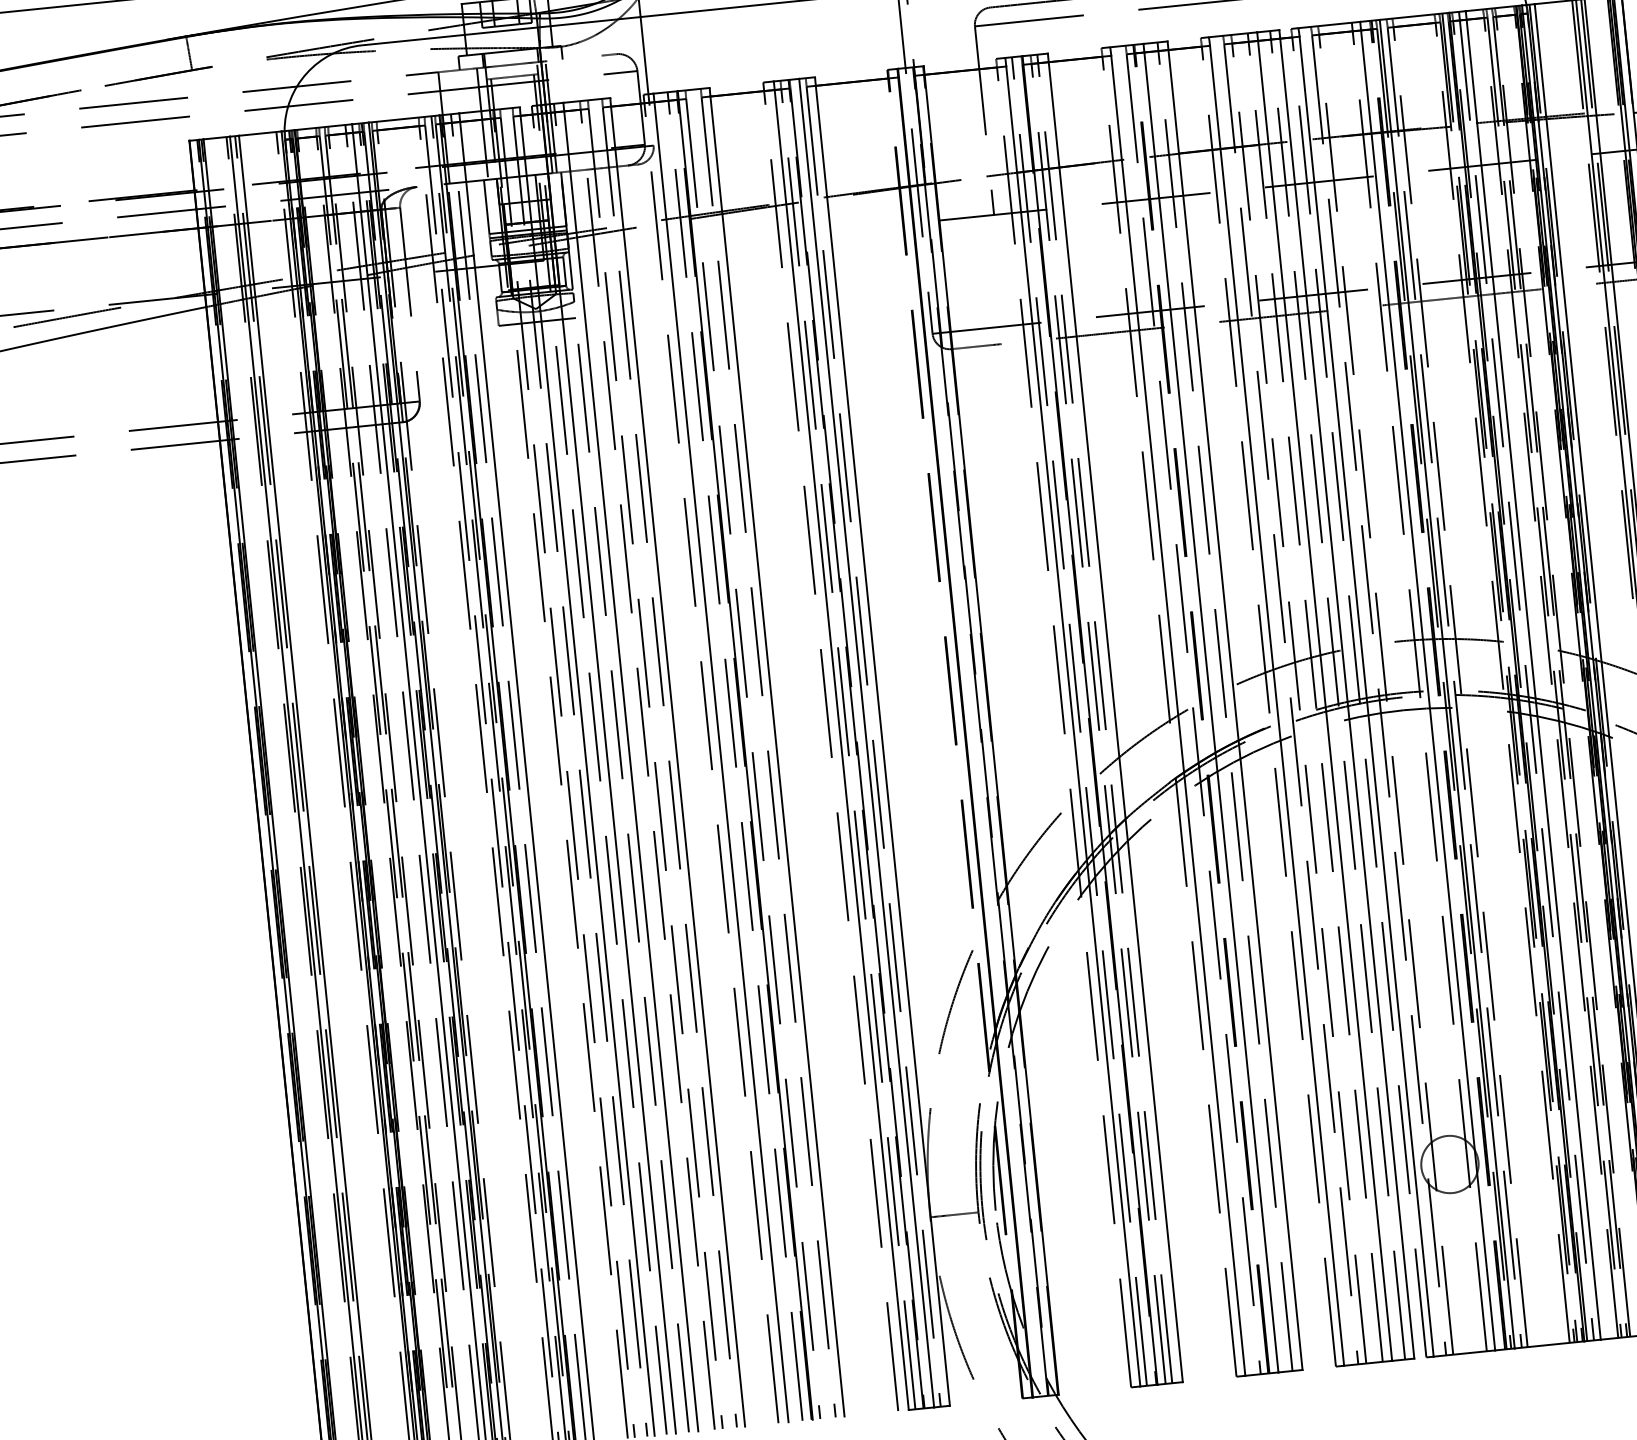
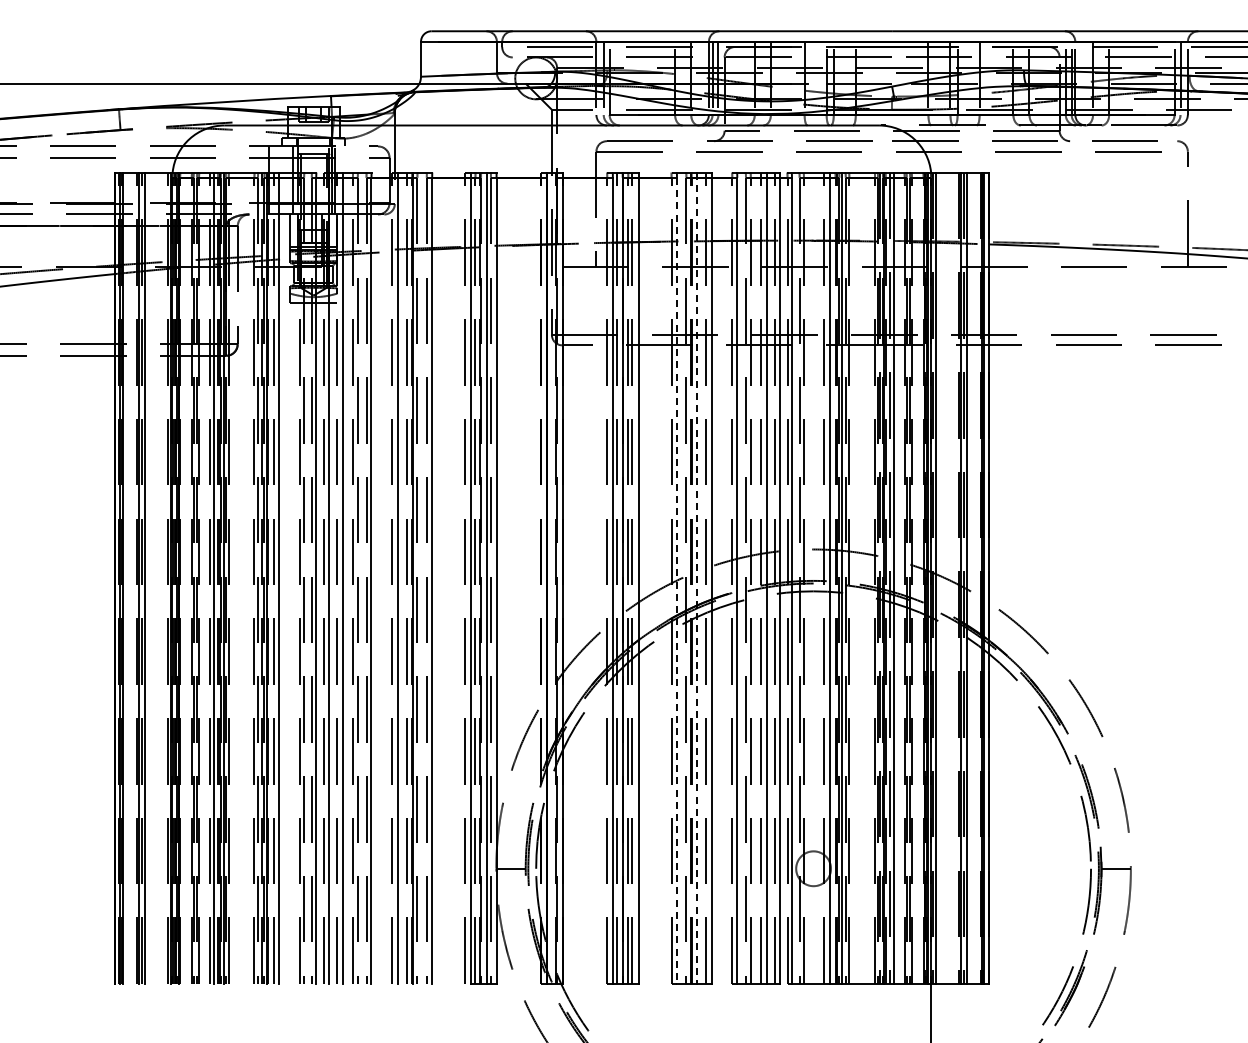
line: (1211, 708) -> (697, 578), solid -> dashed
line: (1177, 716) -> (676, 581), solid -> dashed

